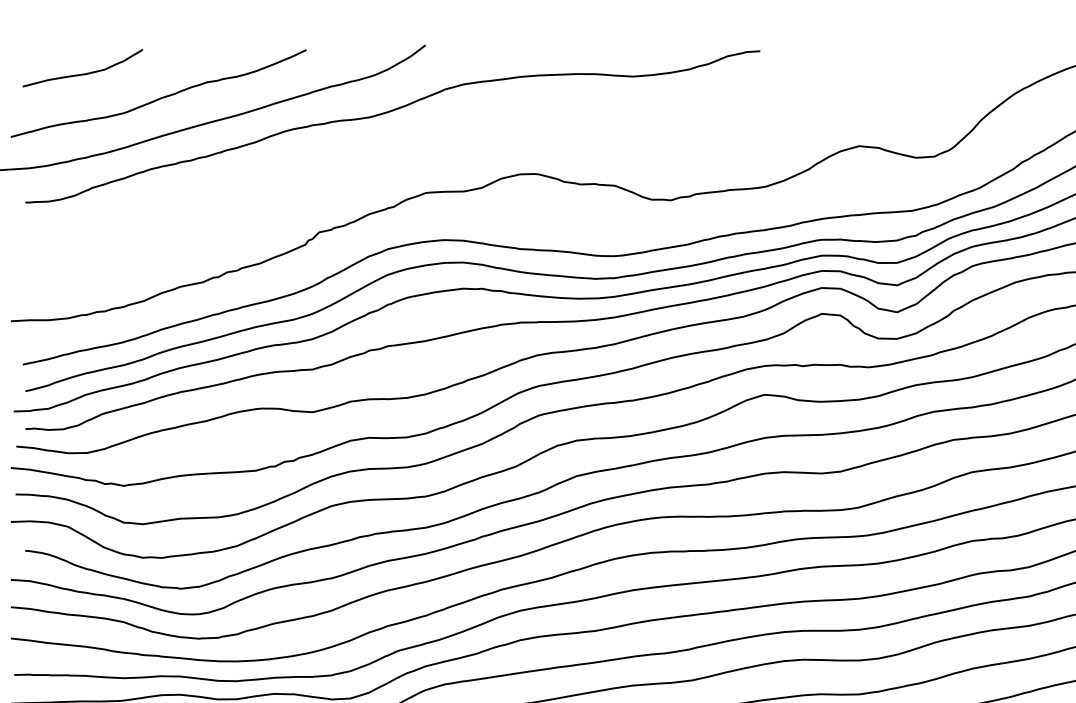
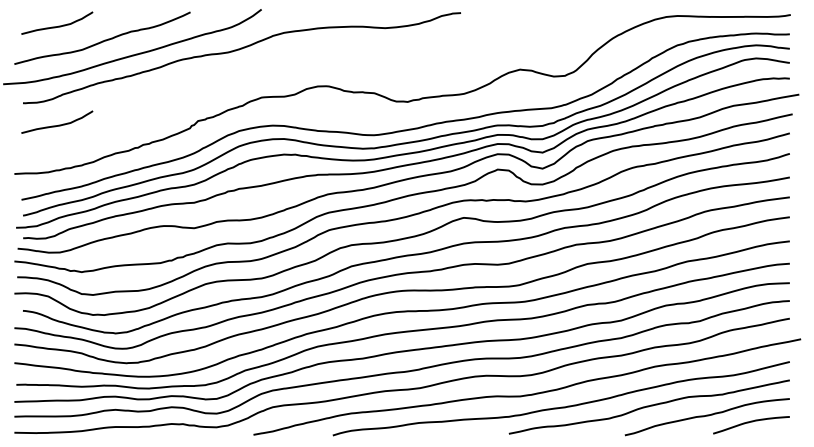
curve: (84, 238) -> (58, 124), added

